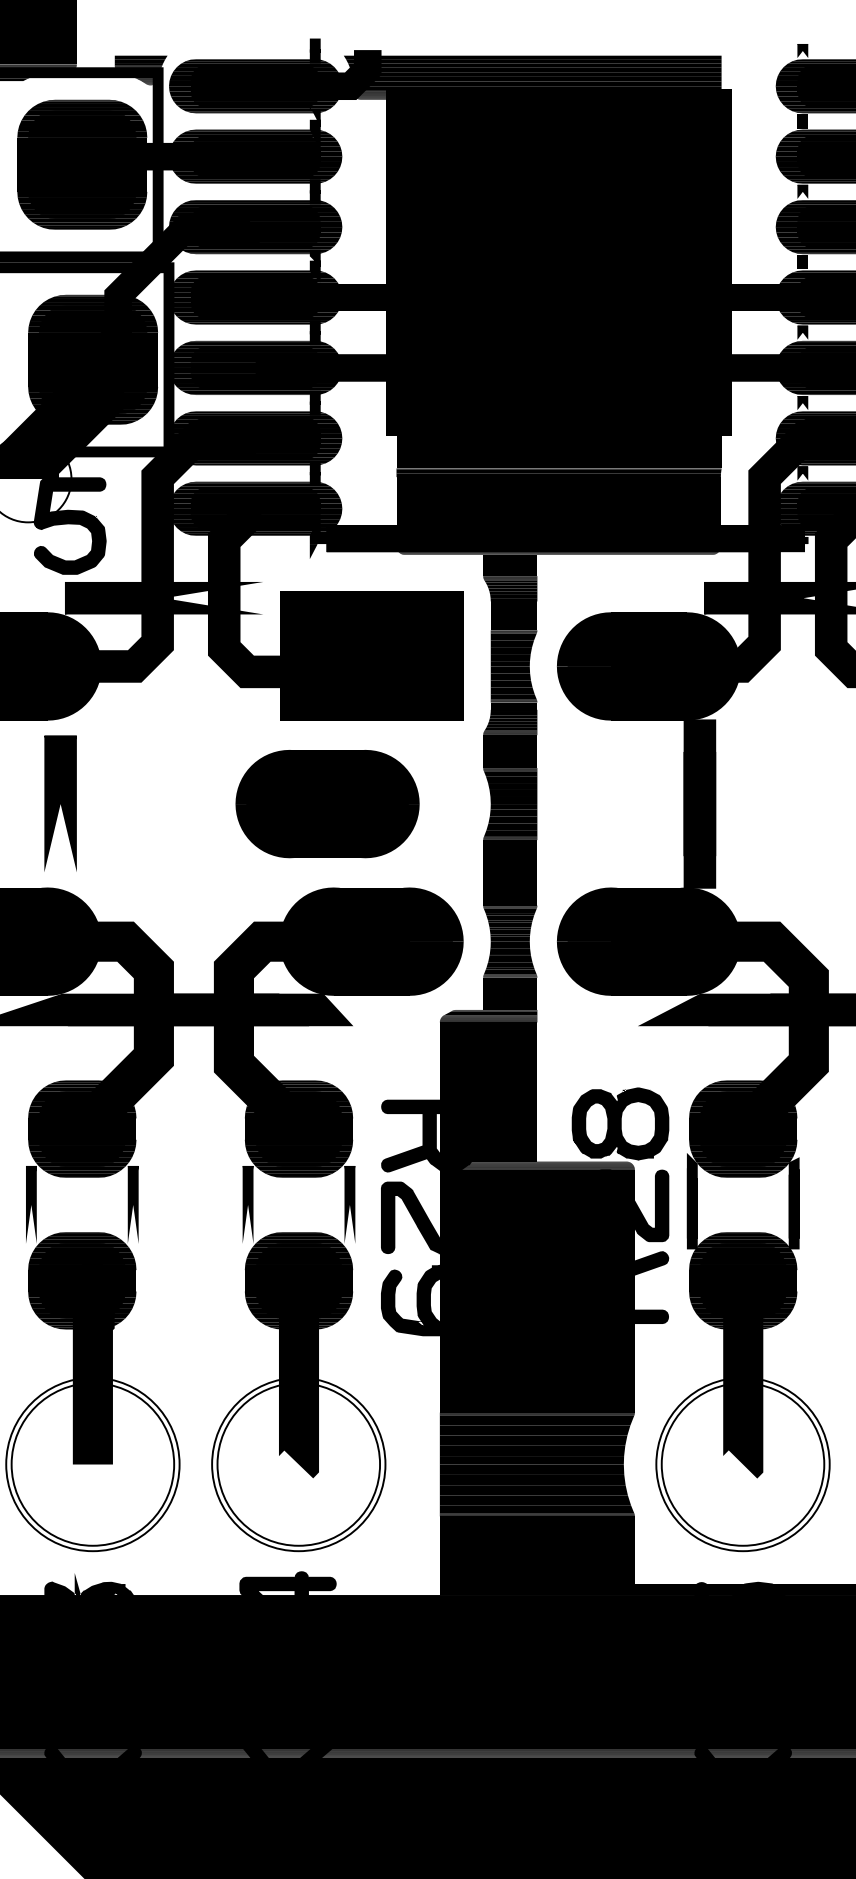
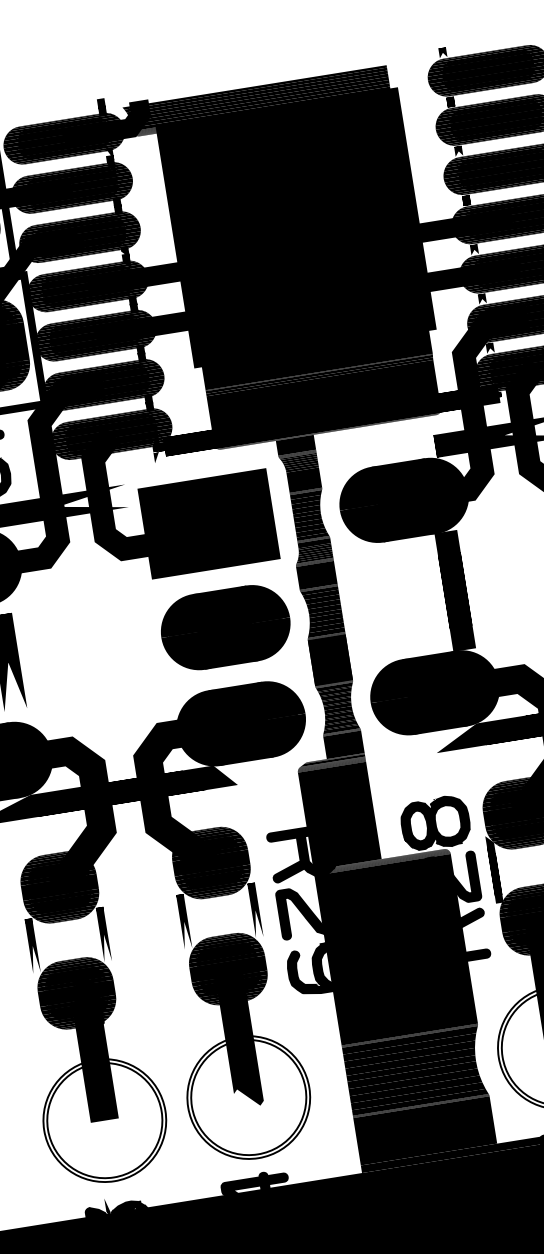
part: (327, 804) -> (225, 627), moved

